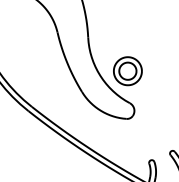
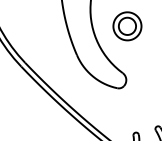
part: (127, 71) -> (127, 26), moved

